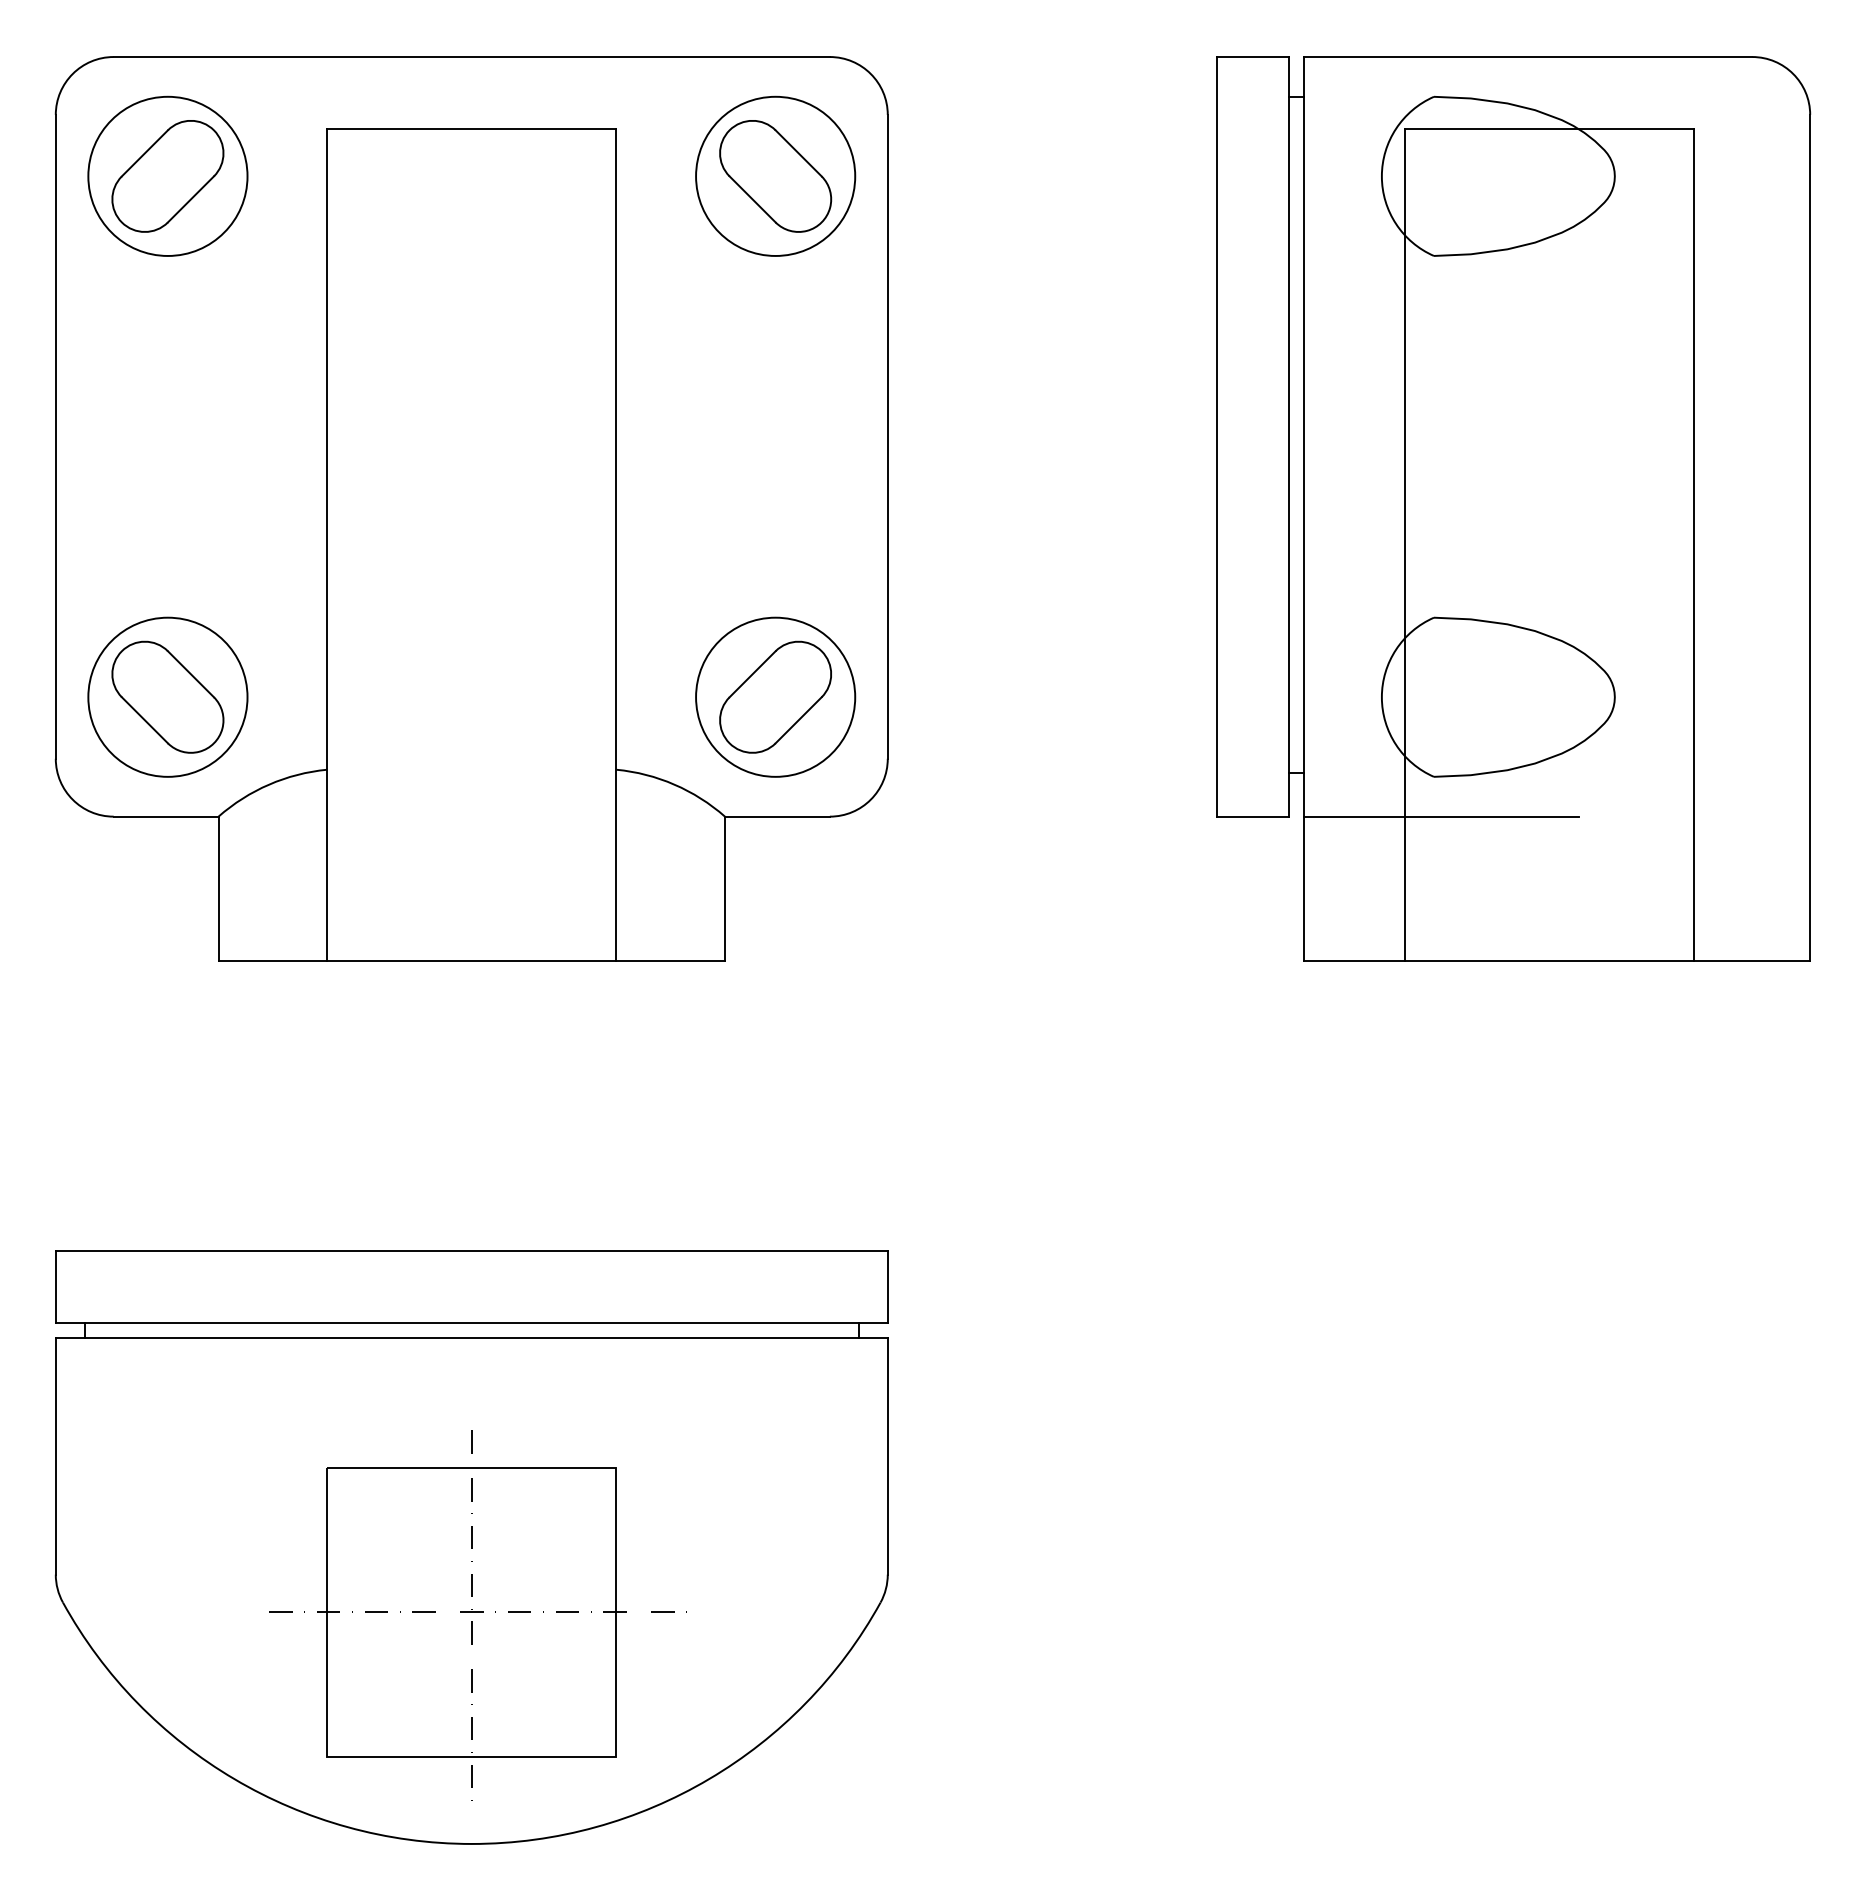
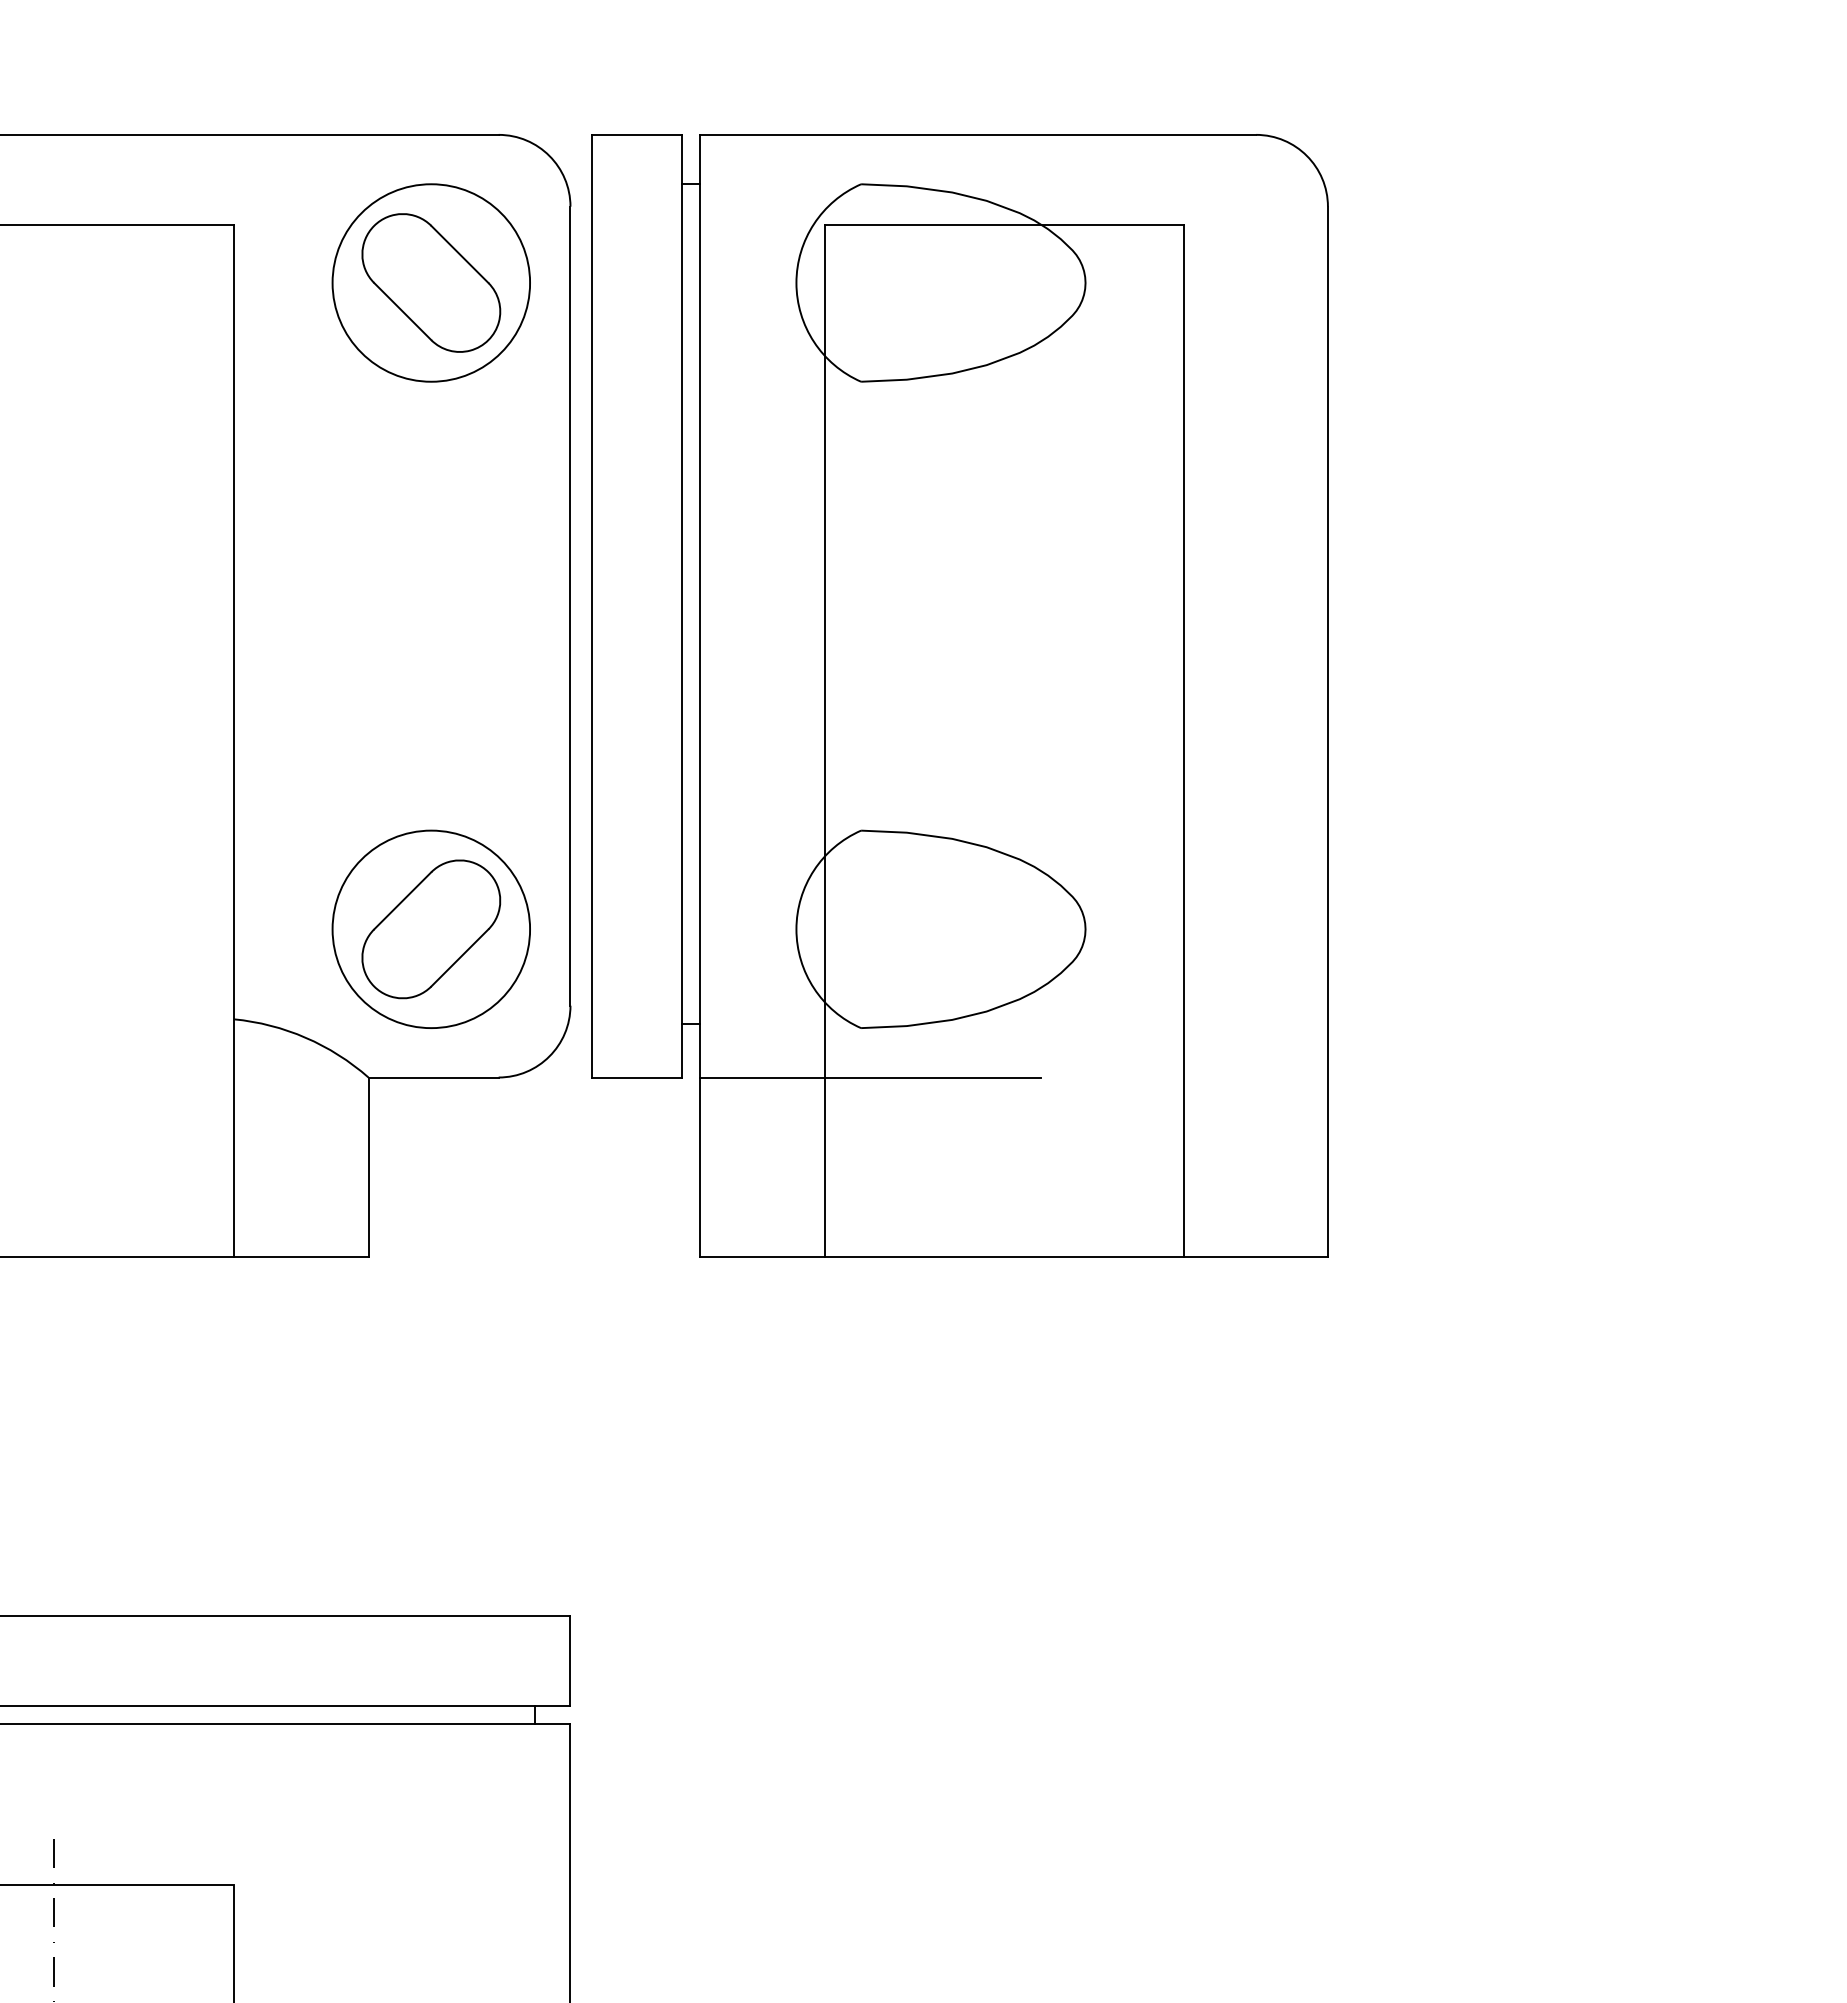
part: (1513, 508) -> (959, 695), moved

